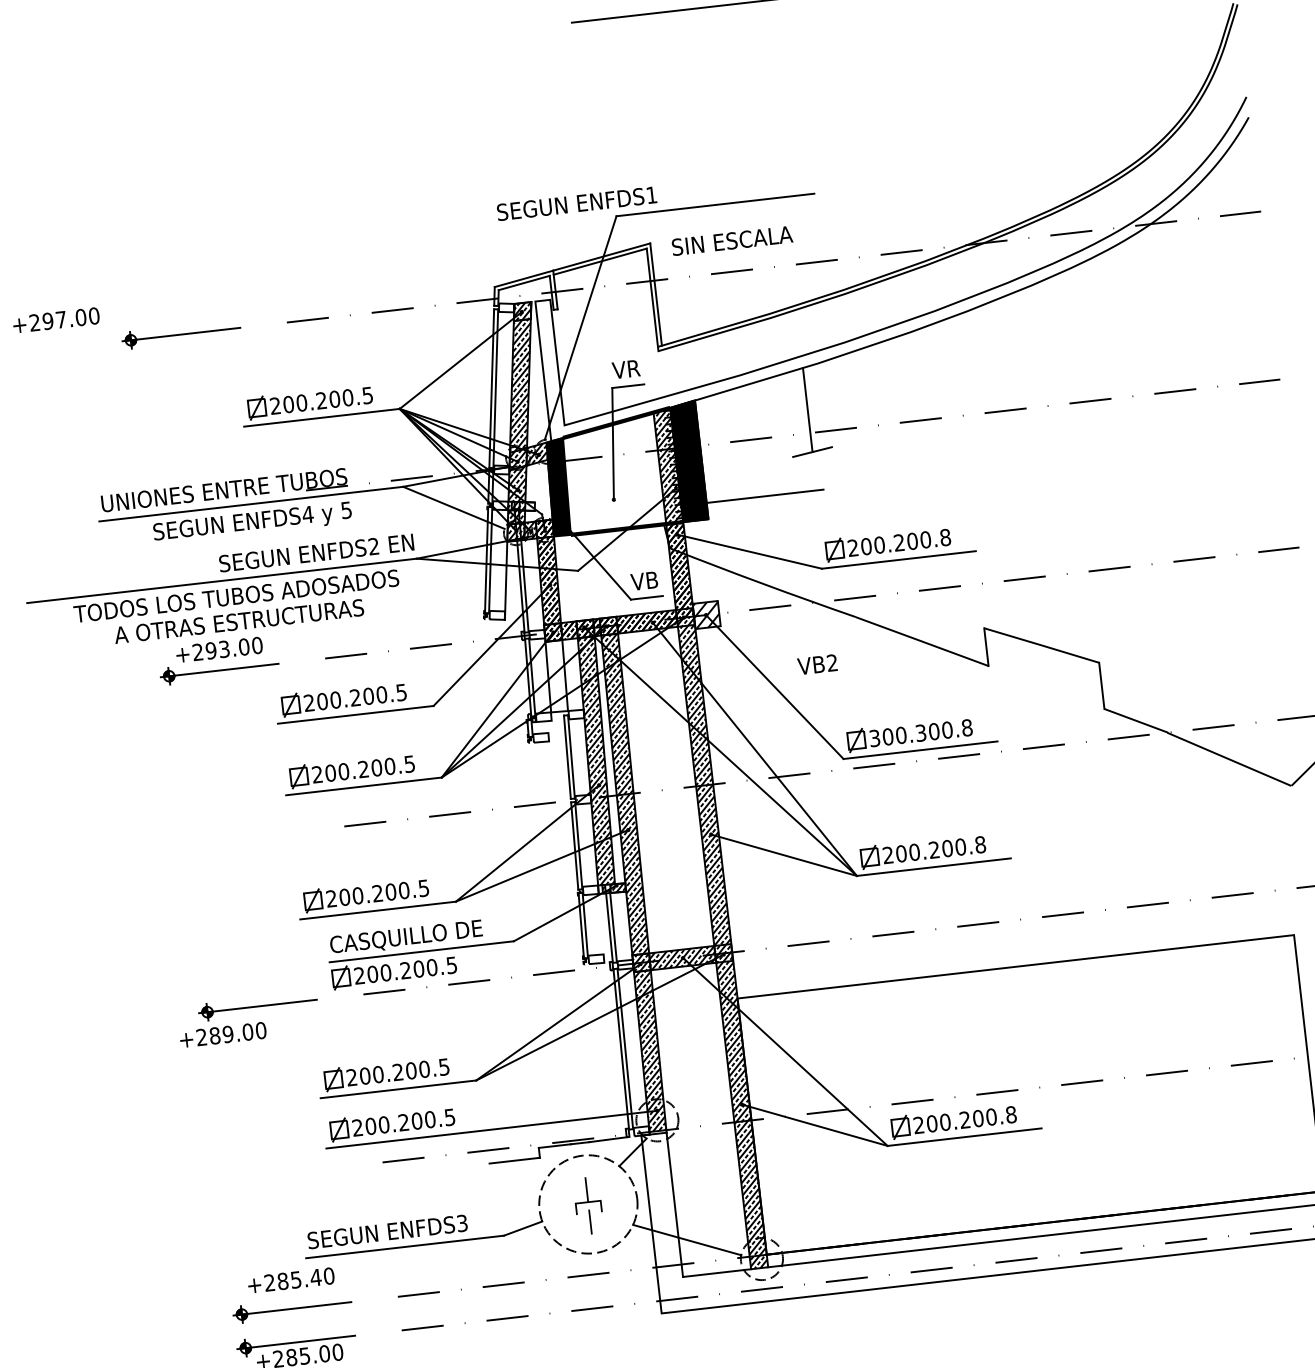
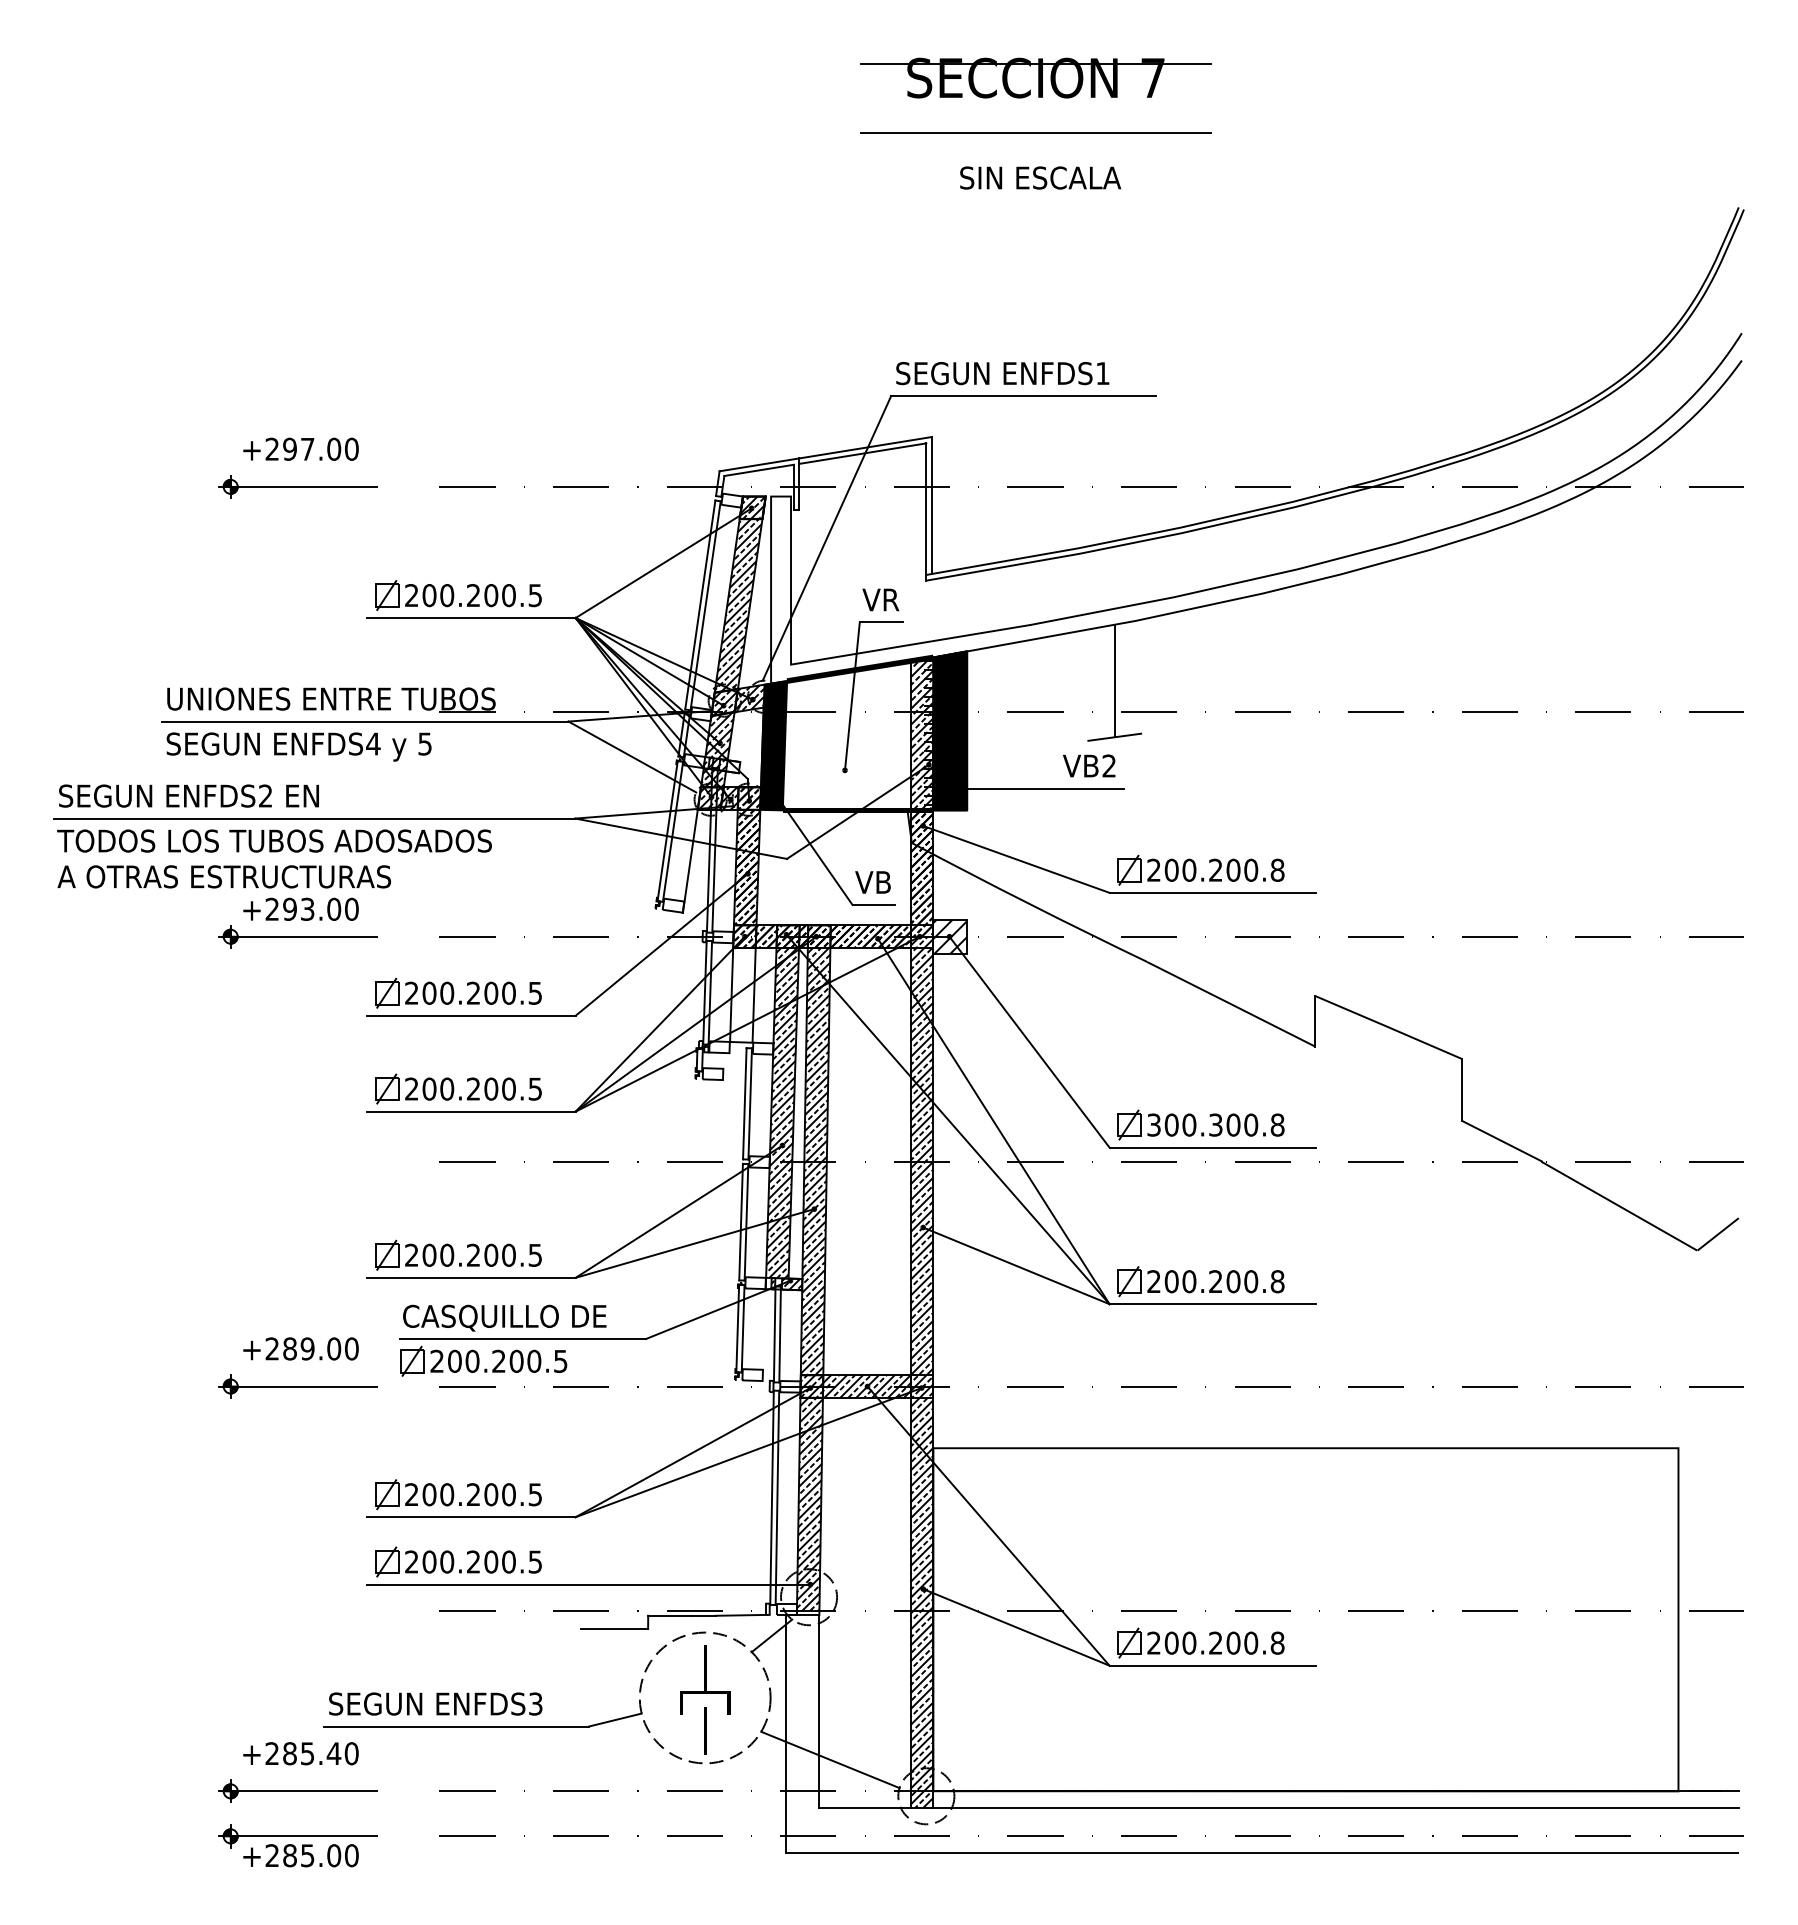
text: (576, 203) -> (1002, 373), moved
text: (732, 240) -> (1040, 177), moved
text: (55, 319) -> (300, 448), moved
text: (252, 522) -> (298, 746), moved
text: (316, 552) -> (188, 795), moved
text: (236, 595) -> (274, 840), moved
text: (239, 621) -> (224, 876), moved
text: (817, 664) -> (1089, 765), moved
text: (222, 1034) -> (300, 1348), moved
part: (588, 1205) -> (705, 1699), size x1.43

